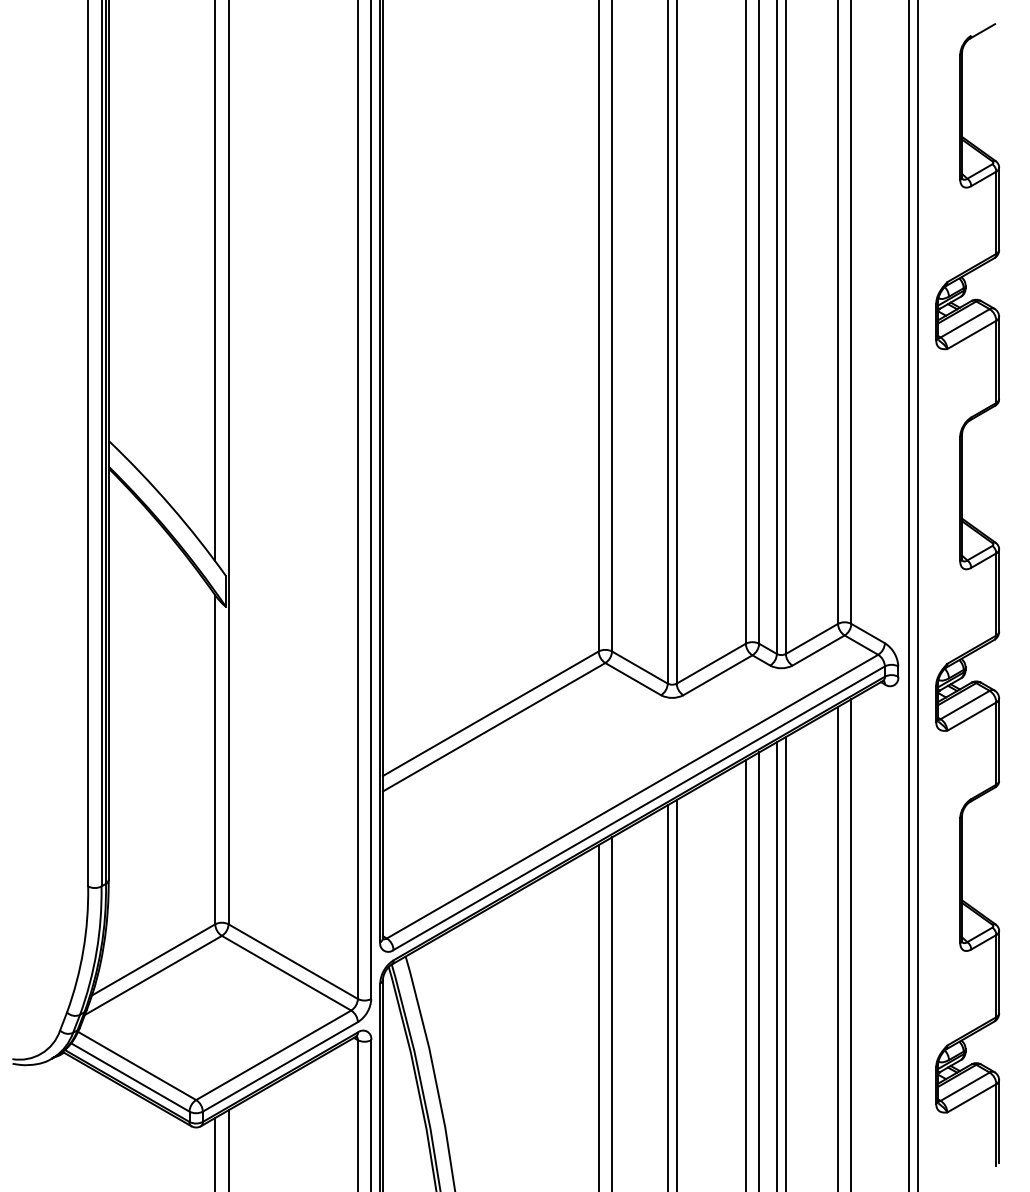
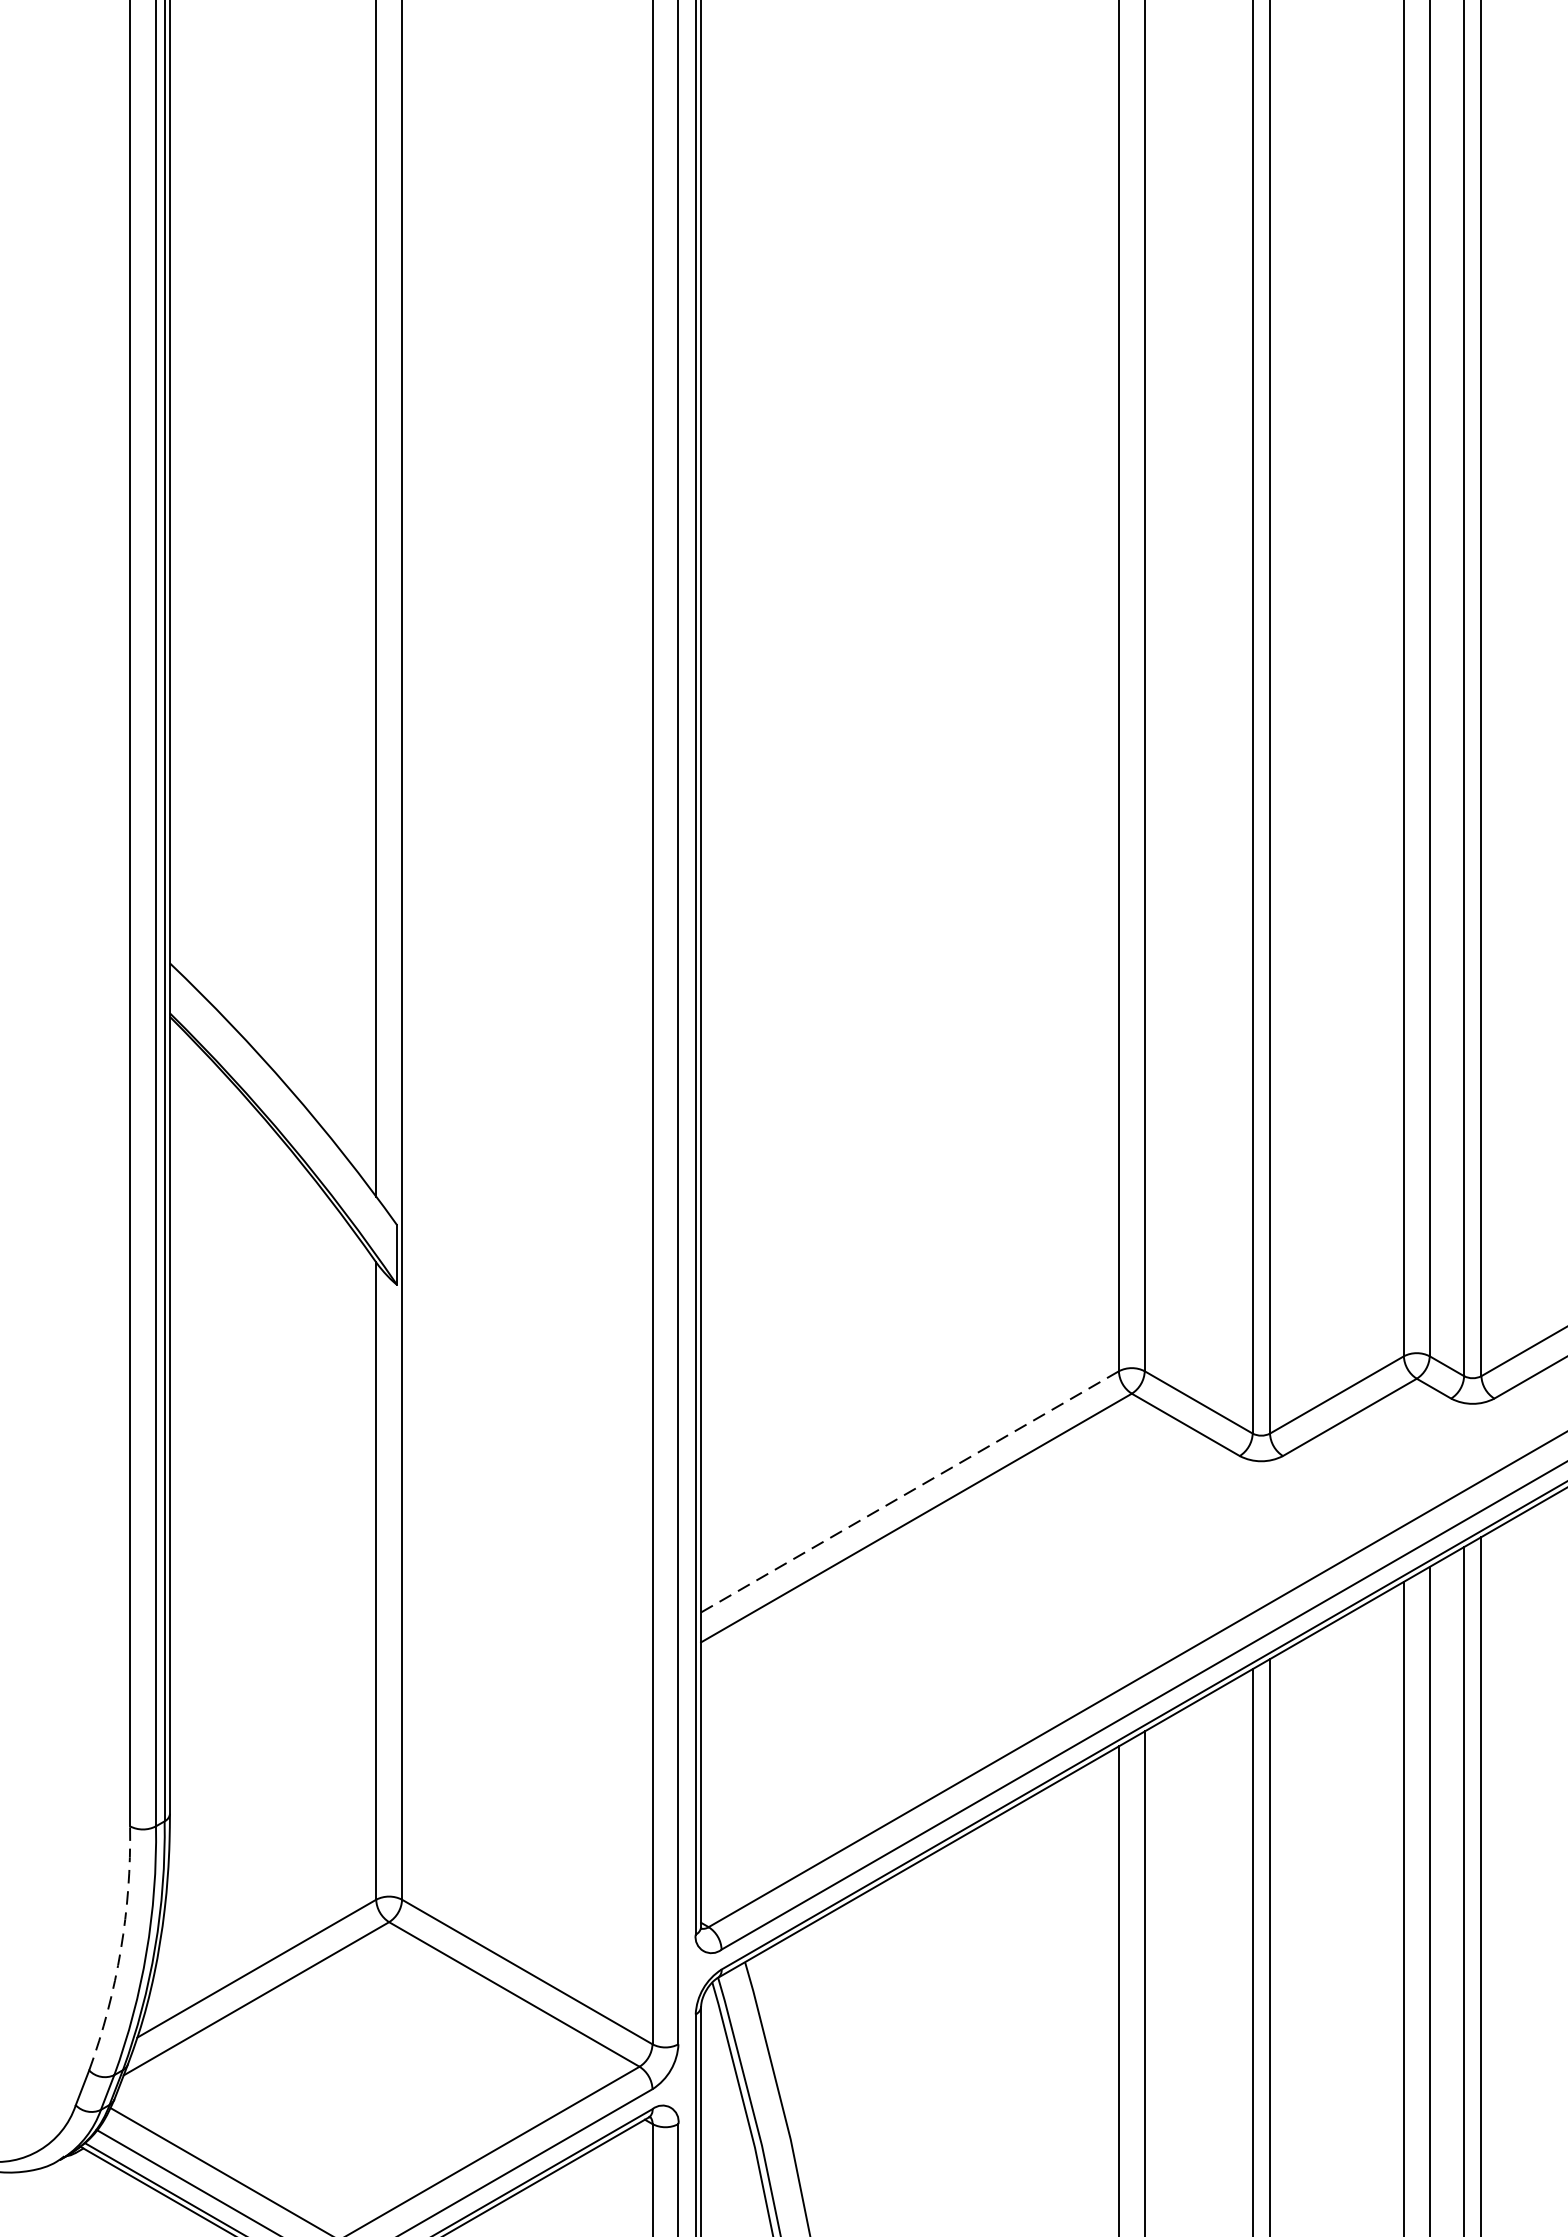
line: (490, 713) -> (909, 1491), solid -> dashed
arc: (83, 950) -> (121, 1950), solid -> dashed

